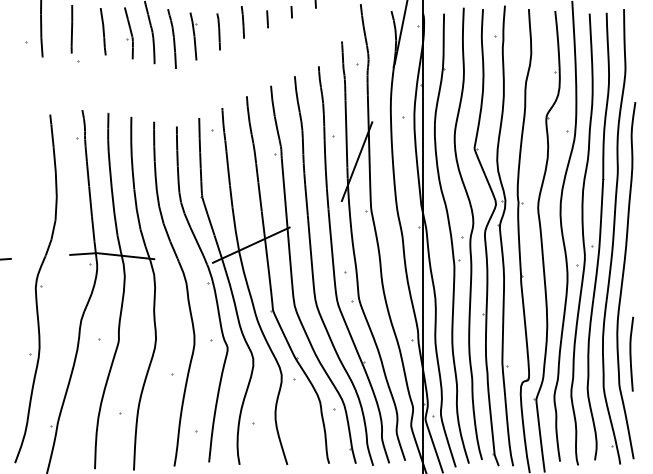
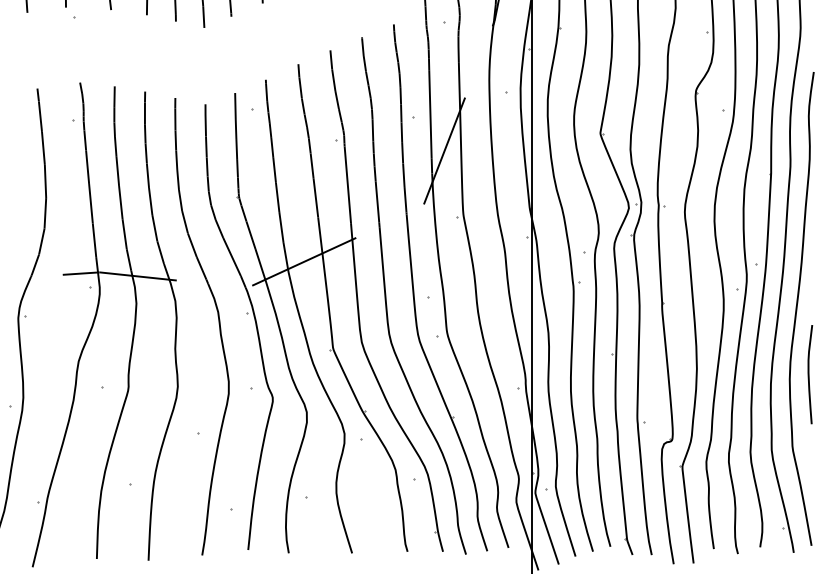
curve: (631, 353) -> (809, 373), moved

